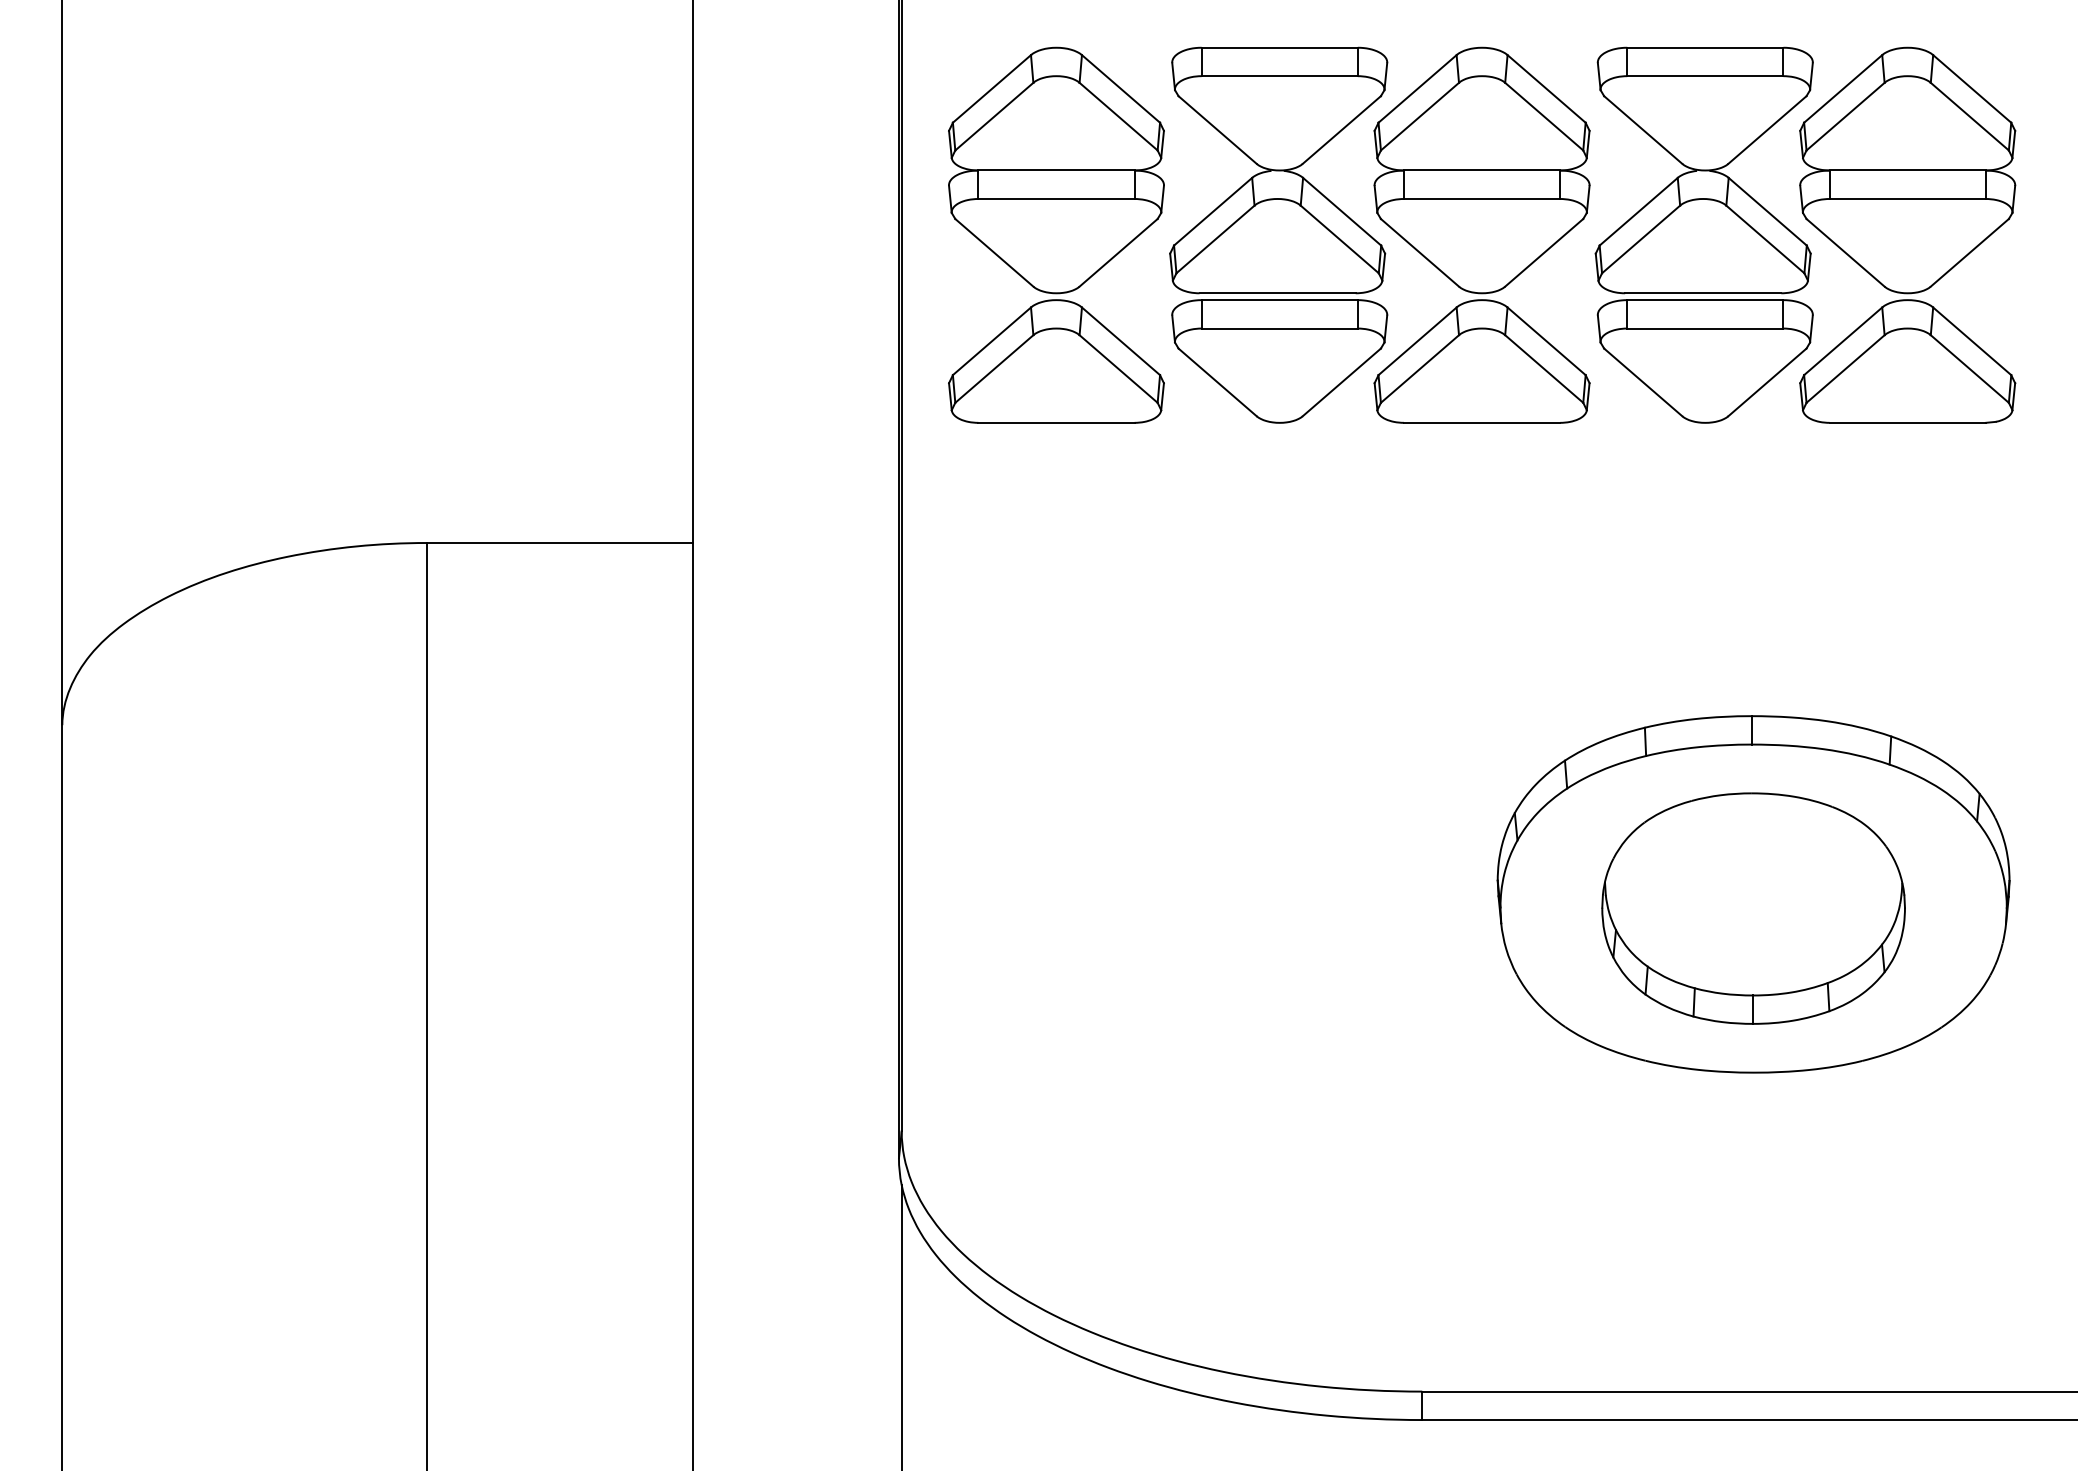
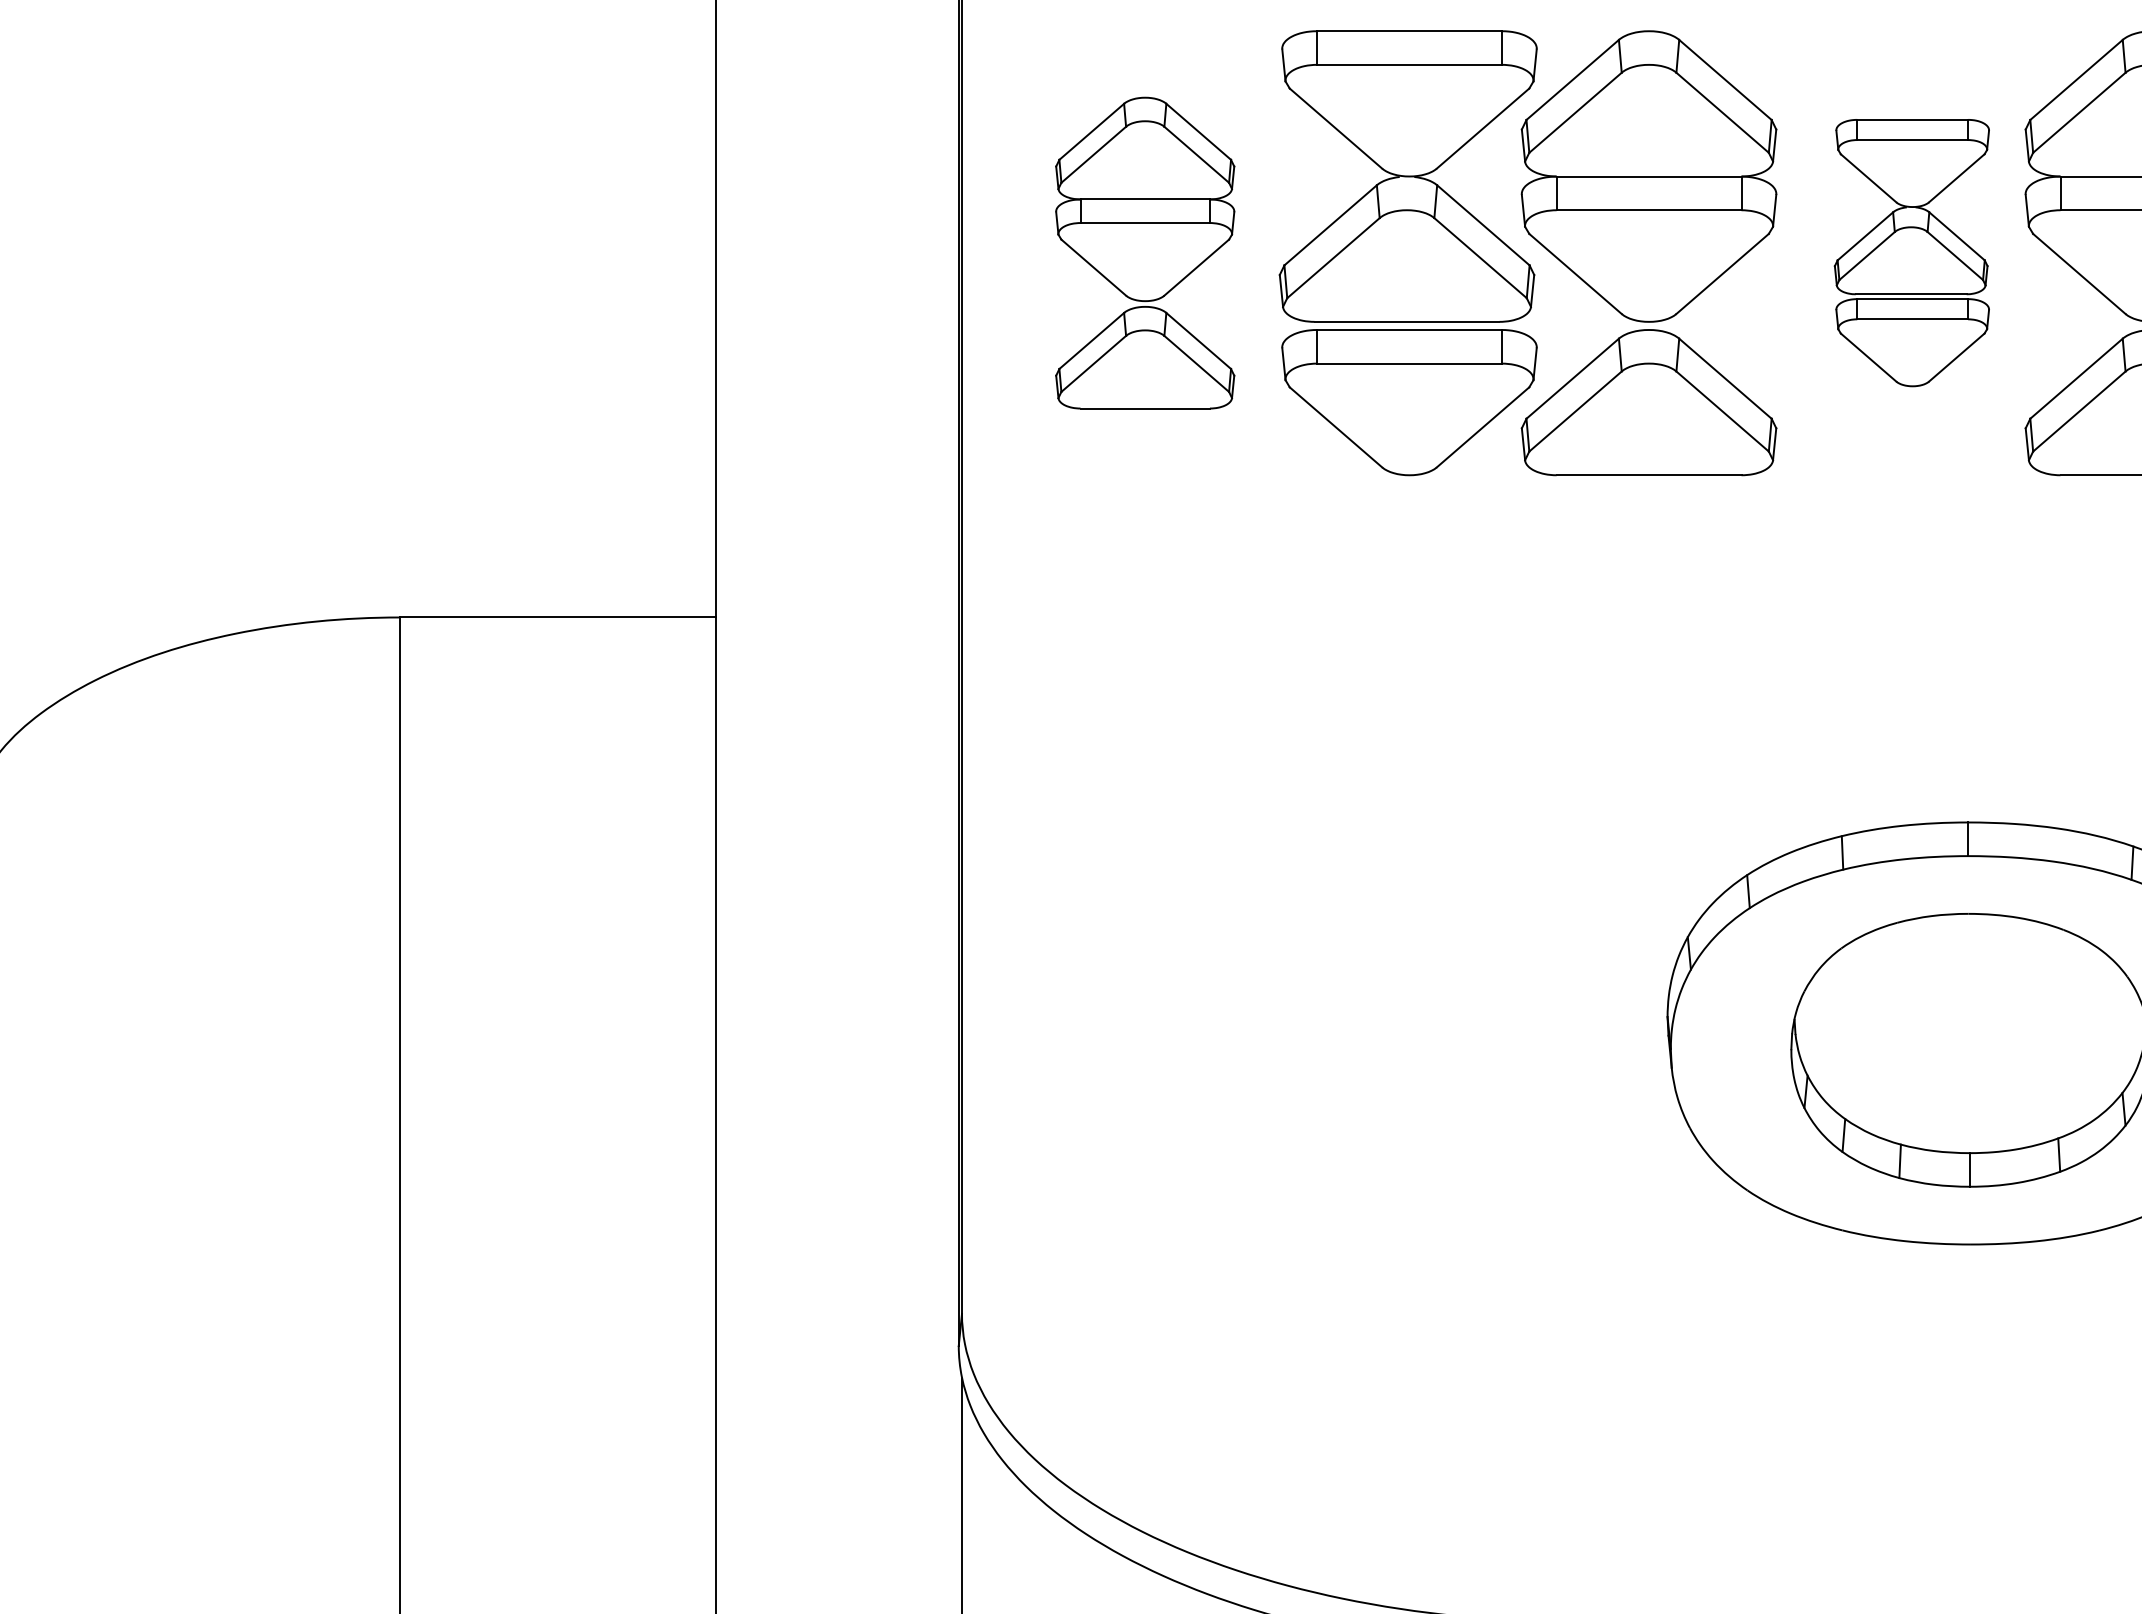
part: (1056, 234) -> (1145, 252), size x0.7
part: (1703, 234) -> (1911, 252), size x0.6

